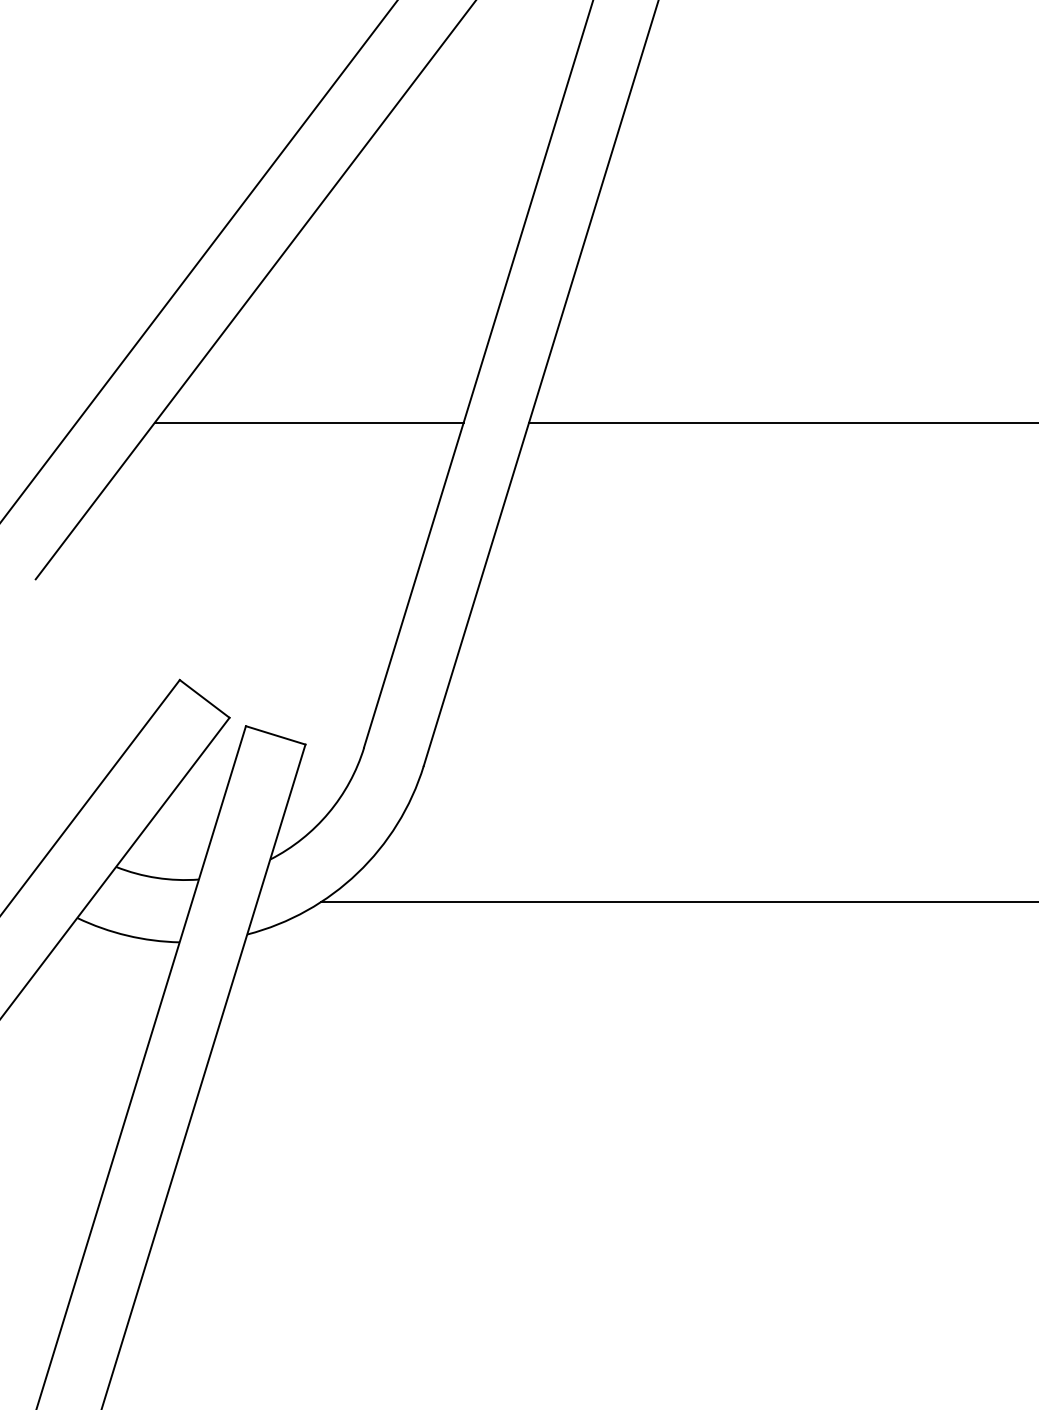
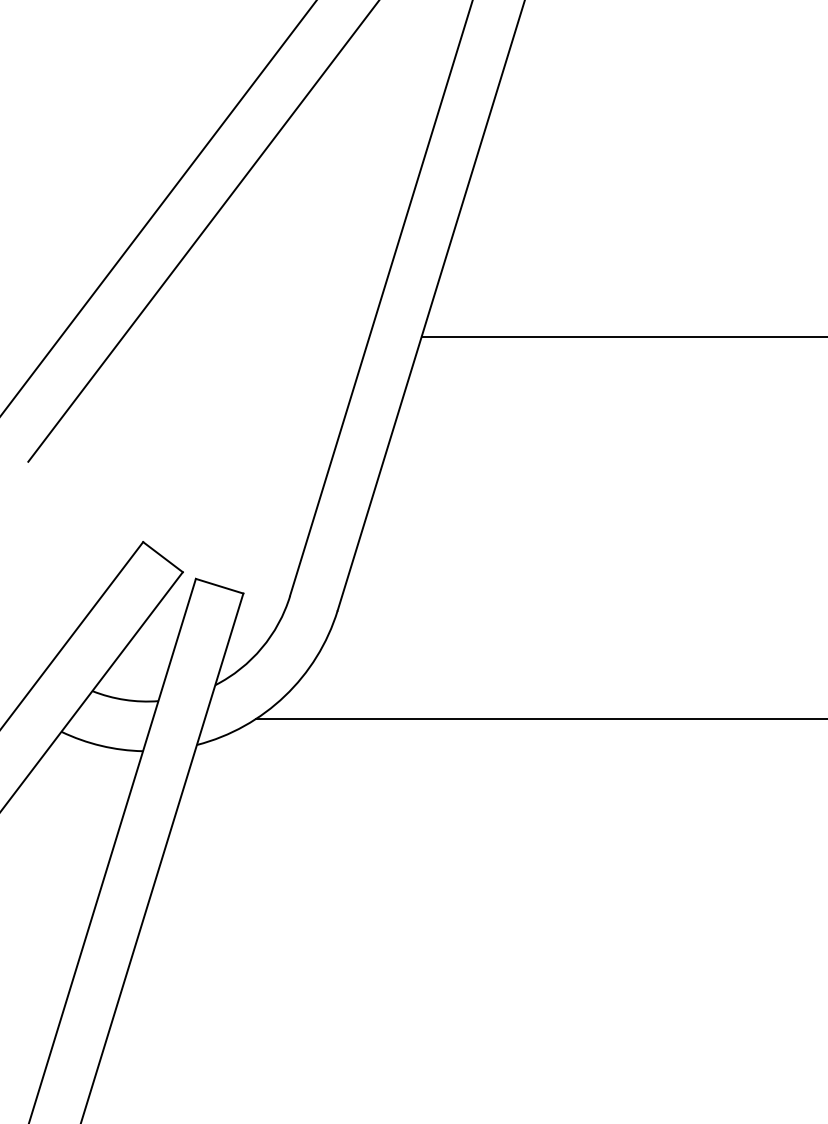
line: (309, 422) -> (246, 336), removed

